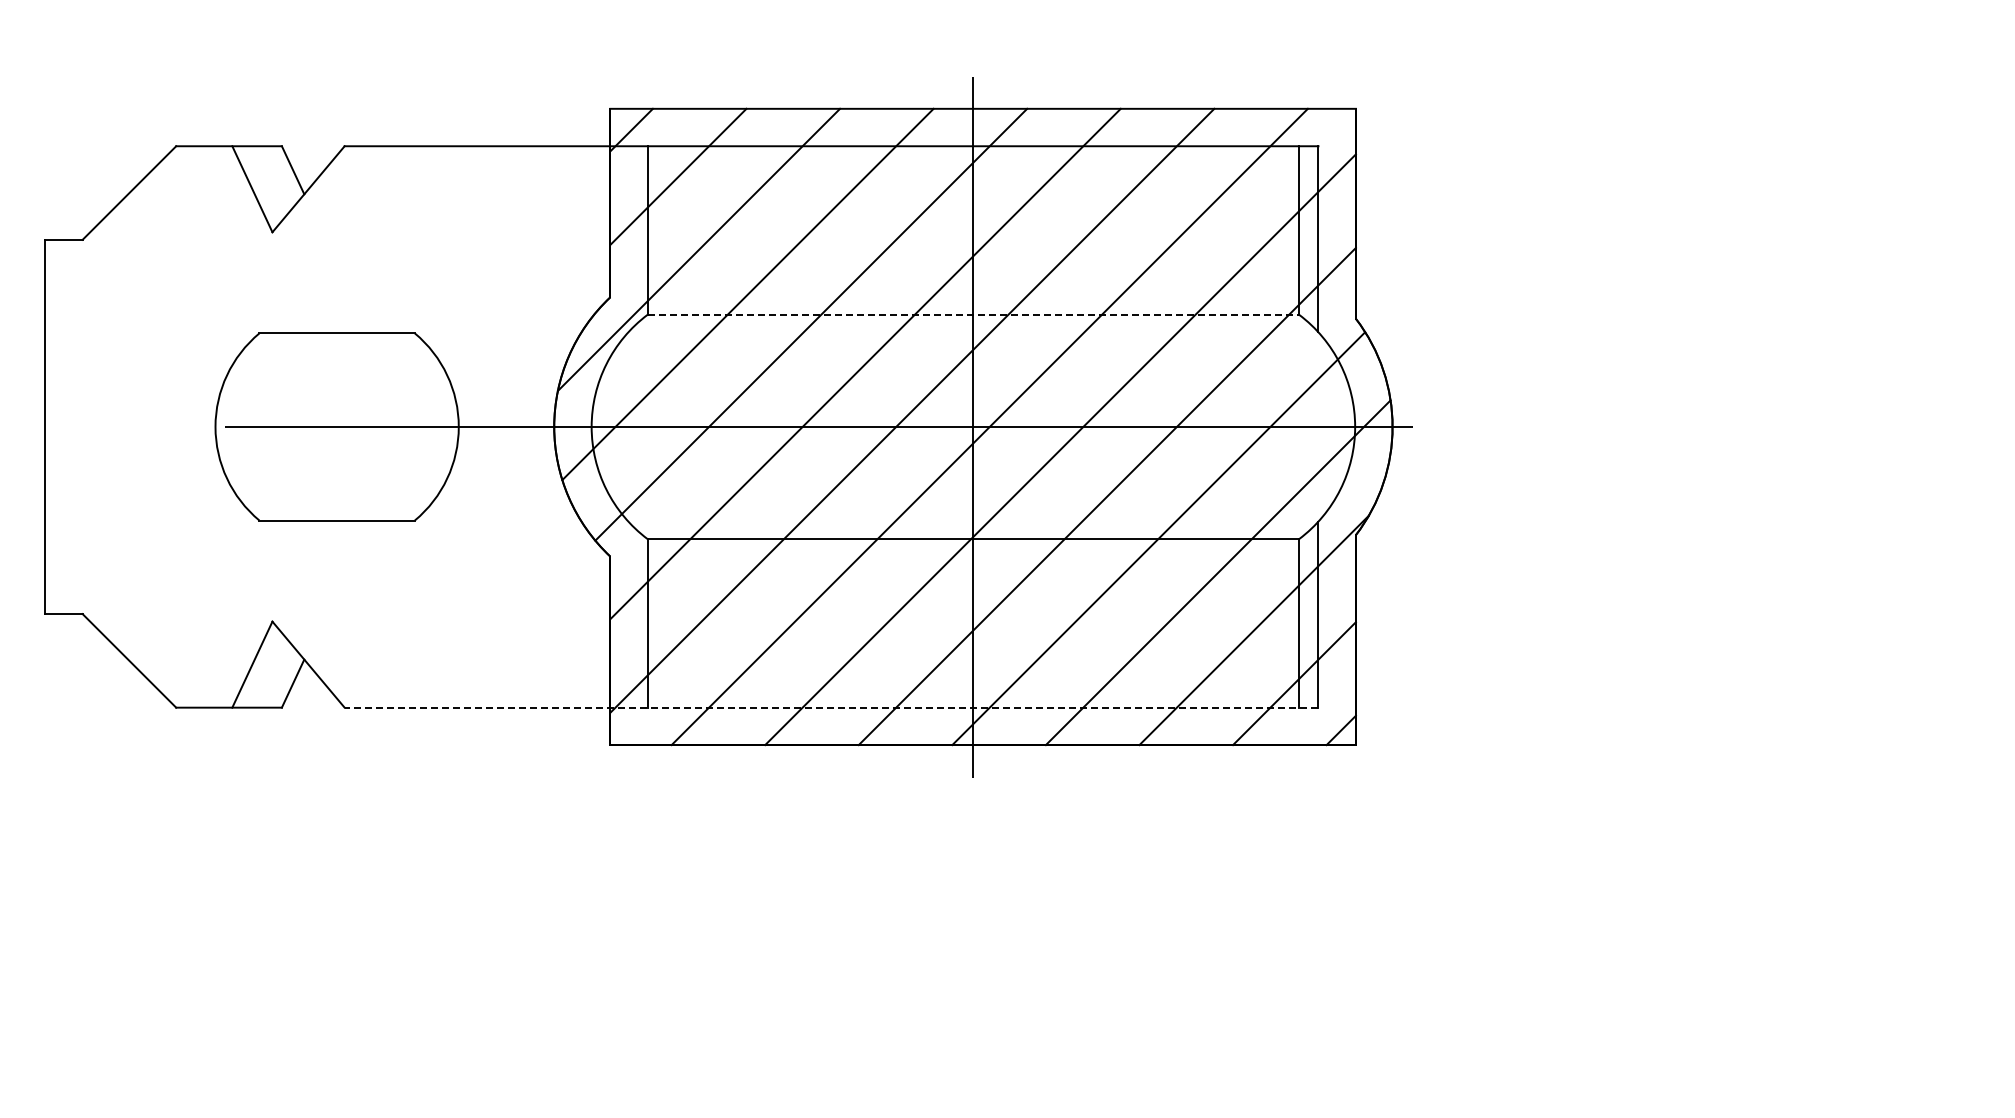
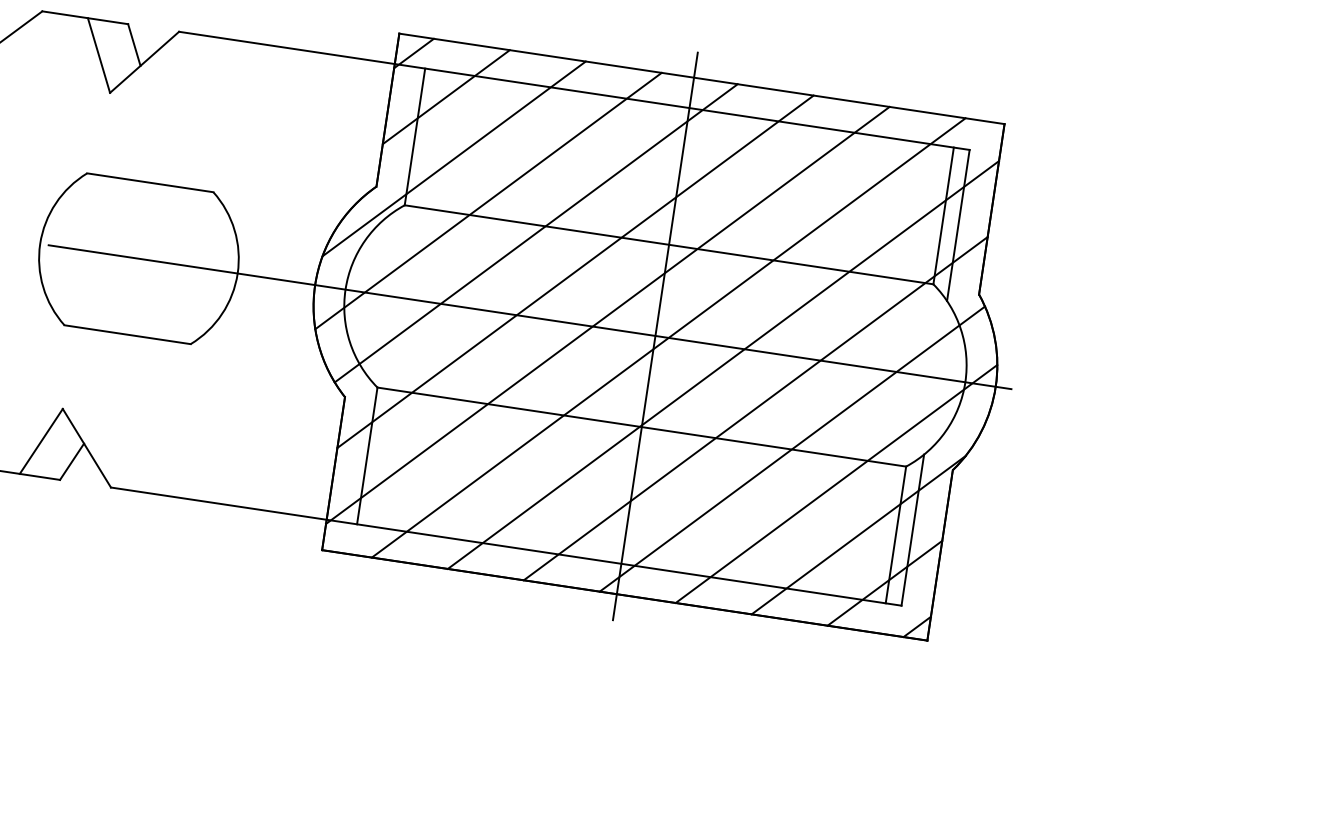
line: (973, 314) -> (669, 244), dashed -> solid
line: (831, 707) -> (506, 546), dashed -> solid

